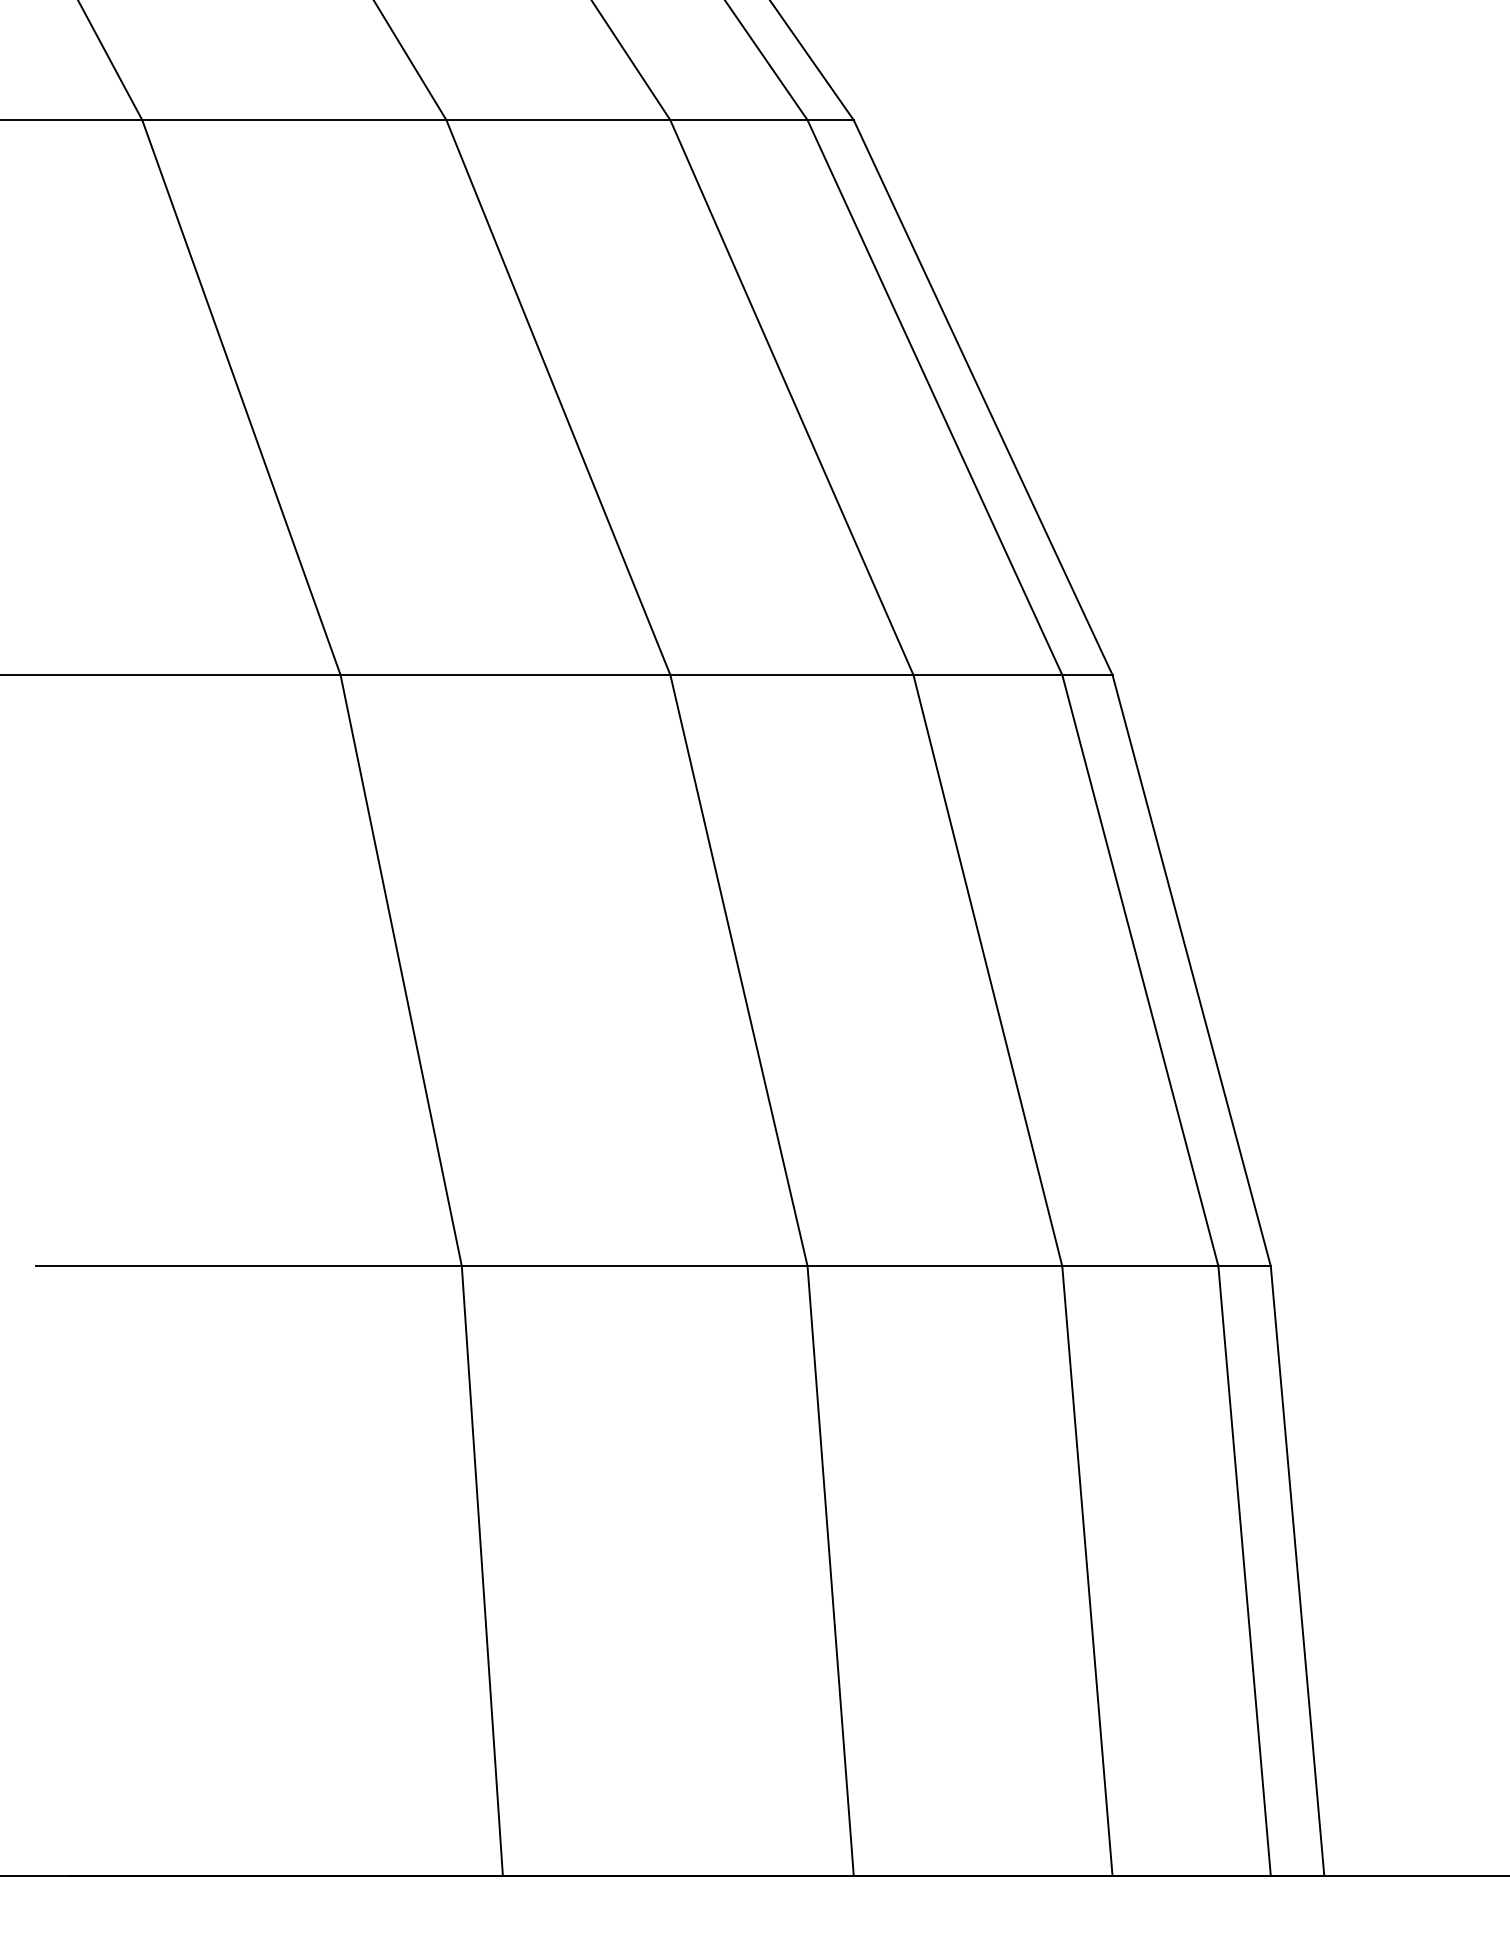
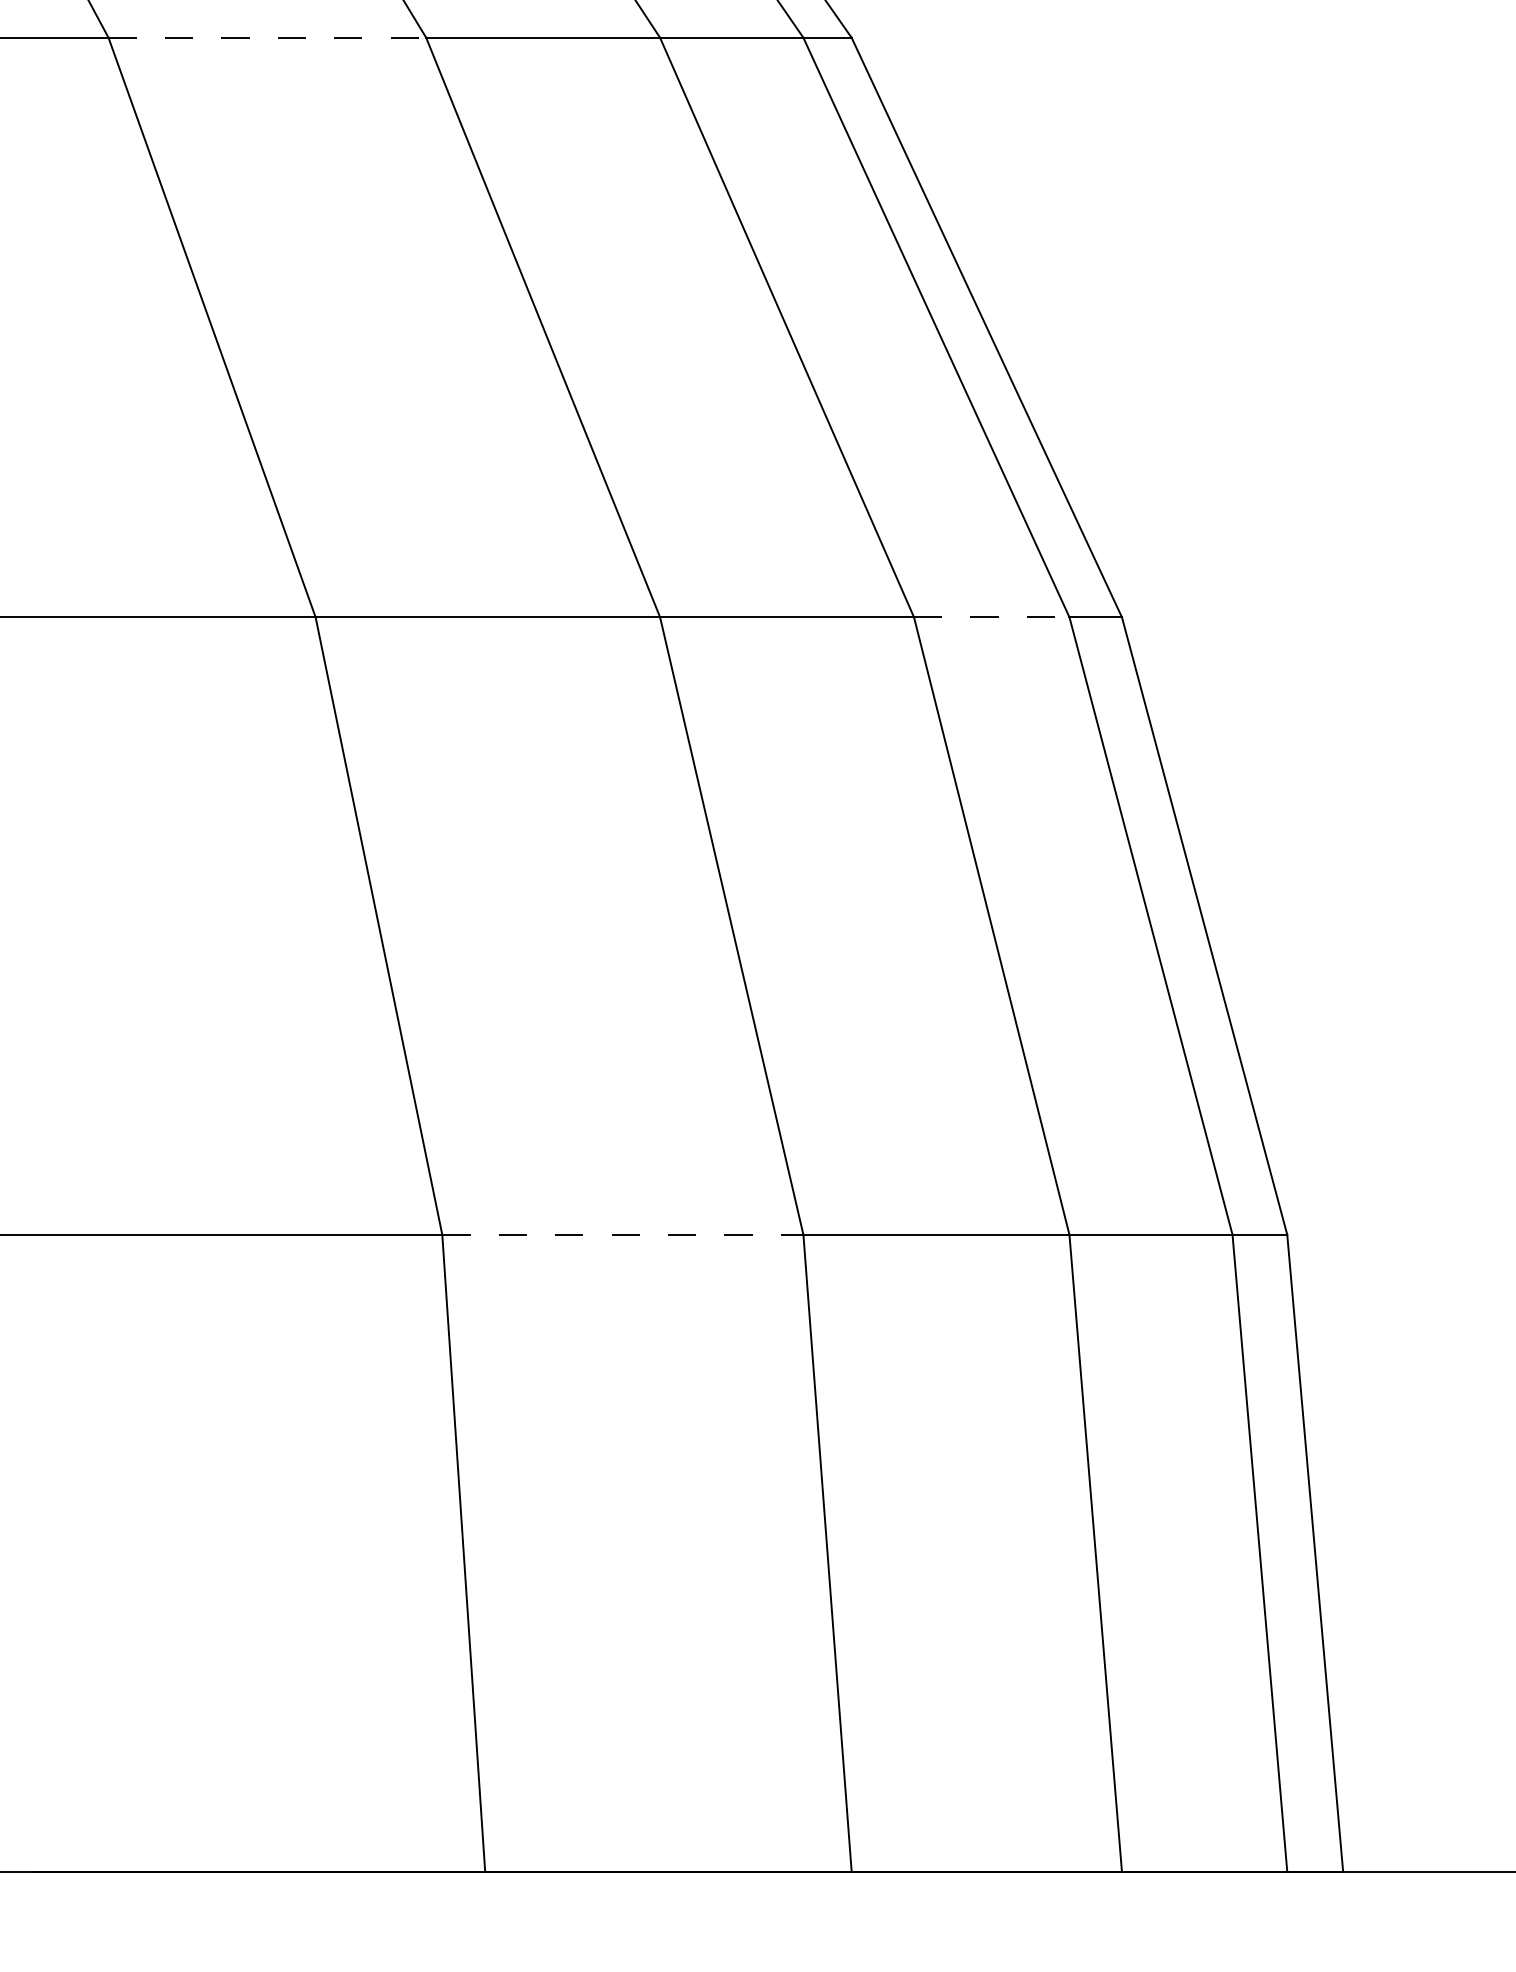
line: (294, 120) -> (267, 38), solid -> dashed
line: (988, 674) -> (992, 616), solid -> dashed
line: (634, 1266) -> (622, 1235), solid -> dashed

